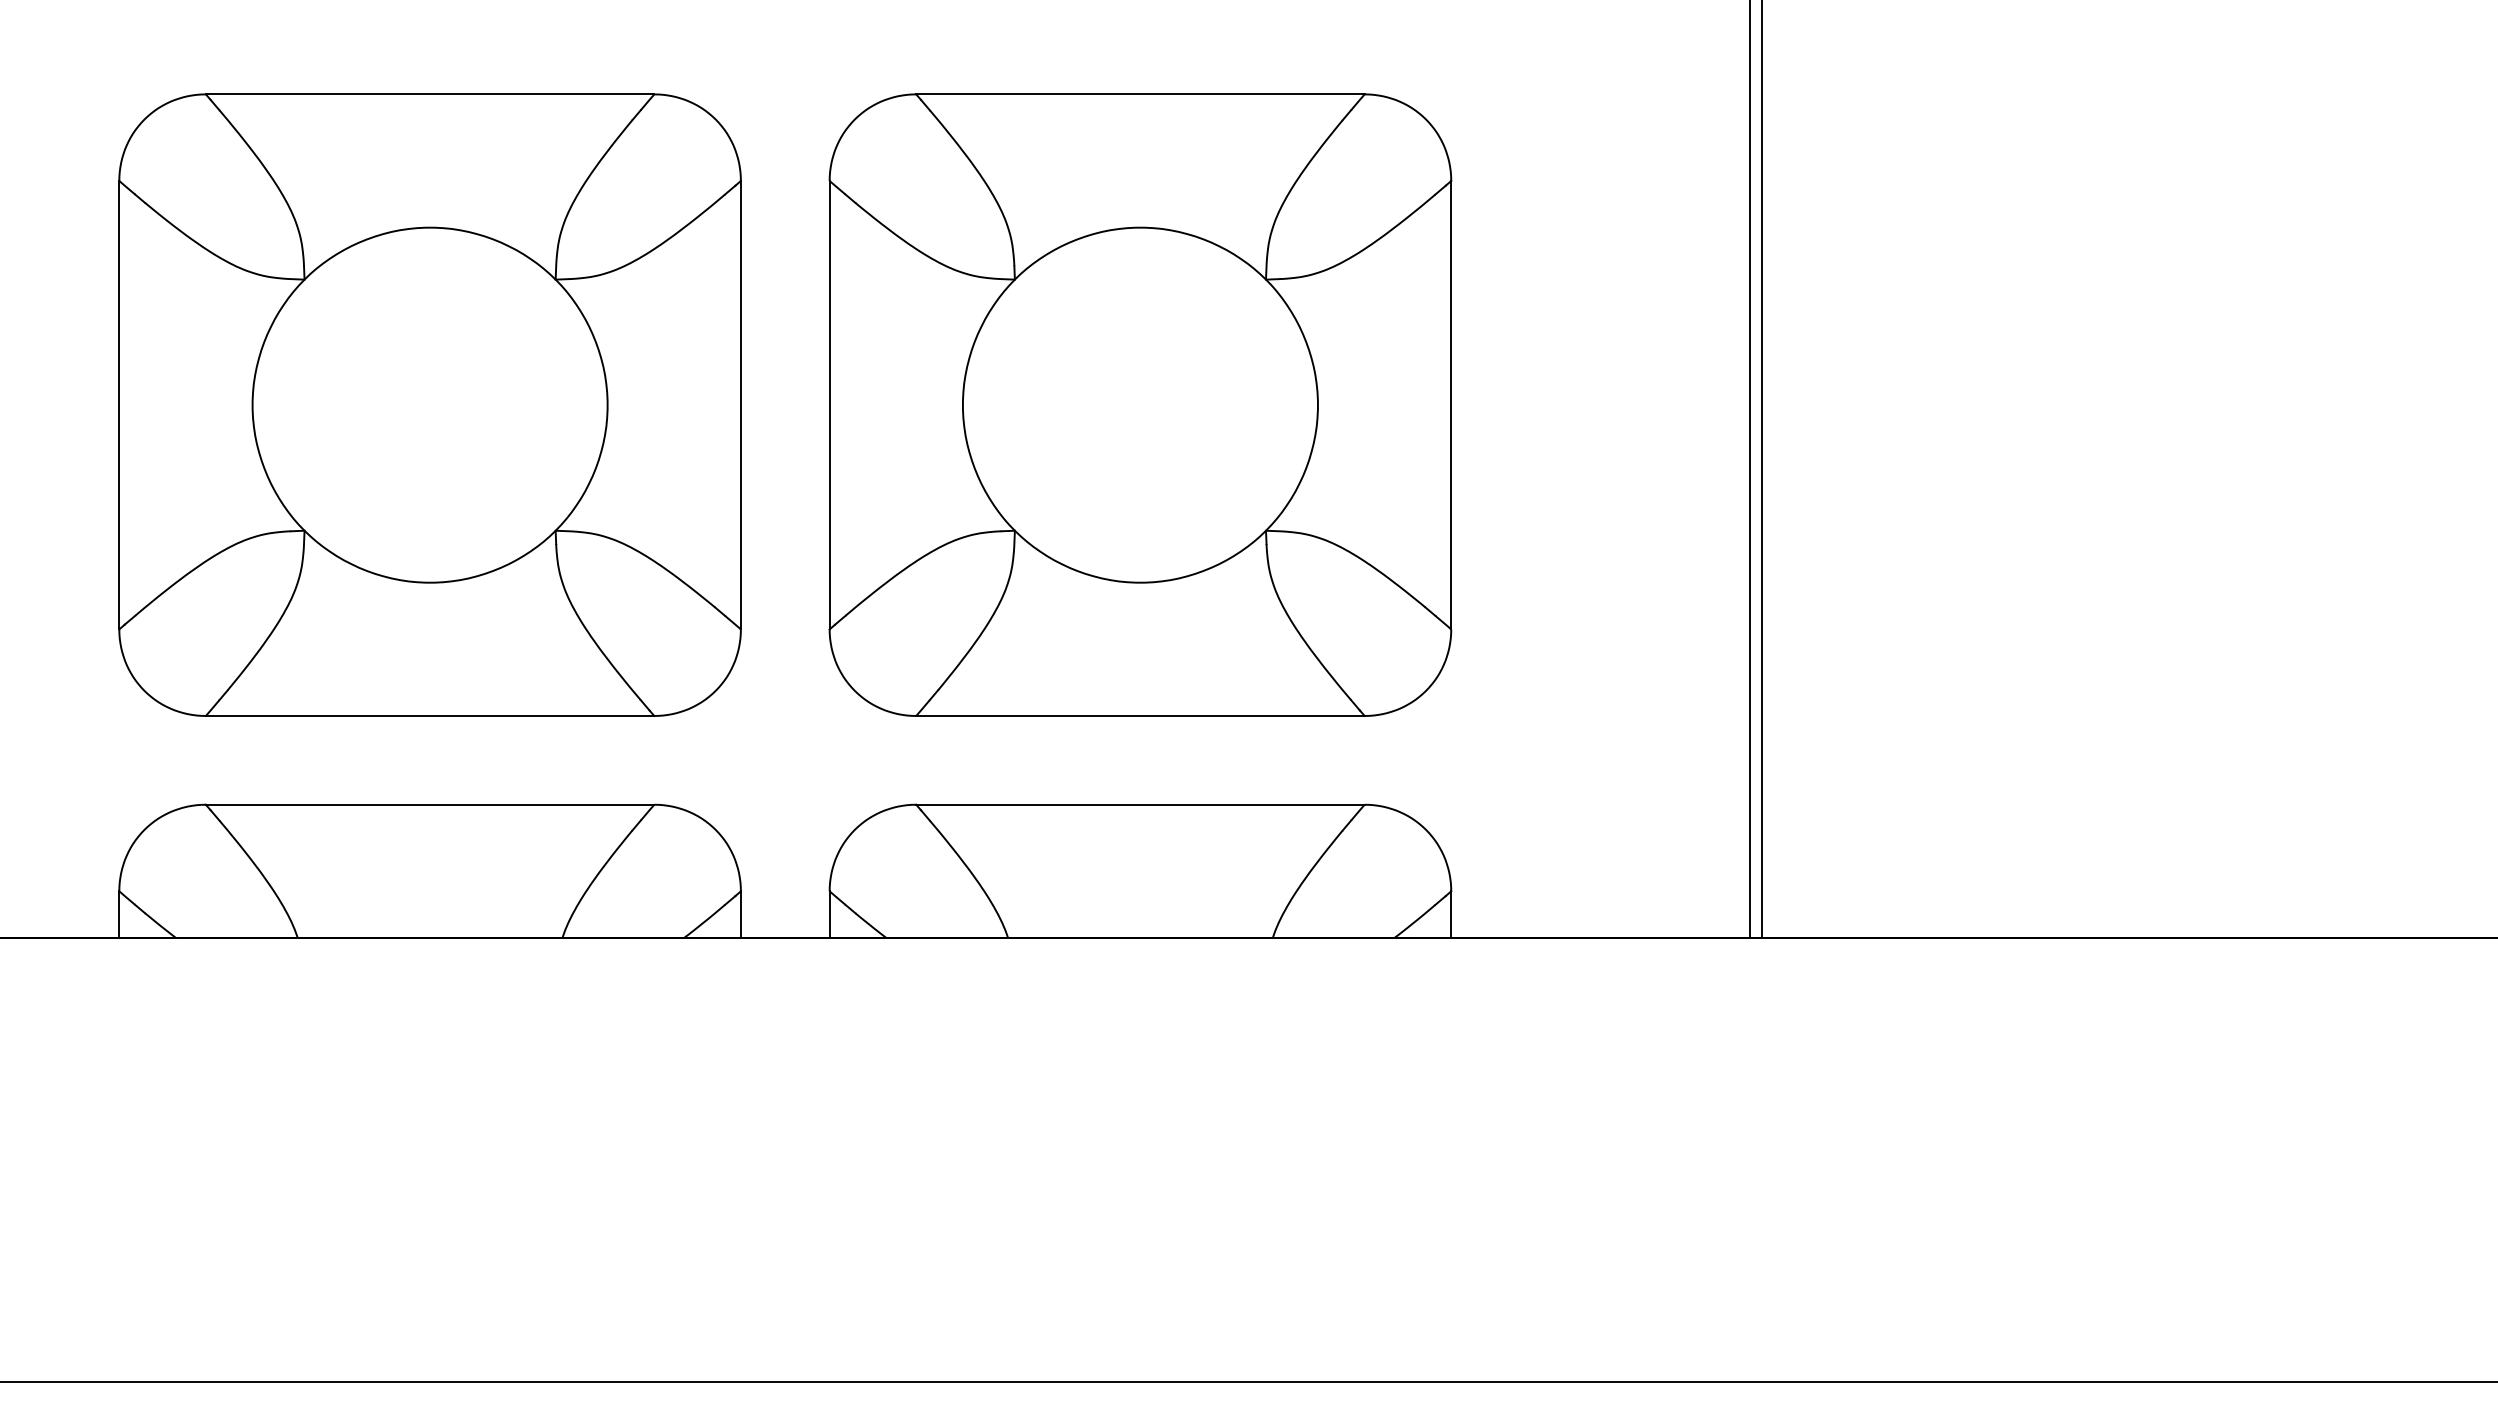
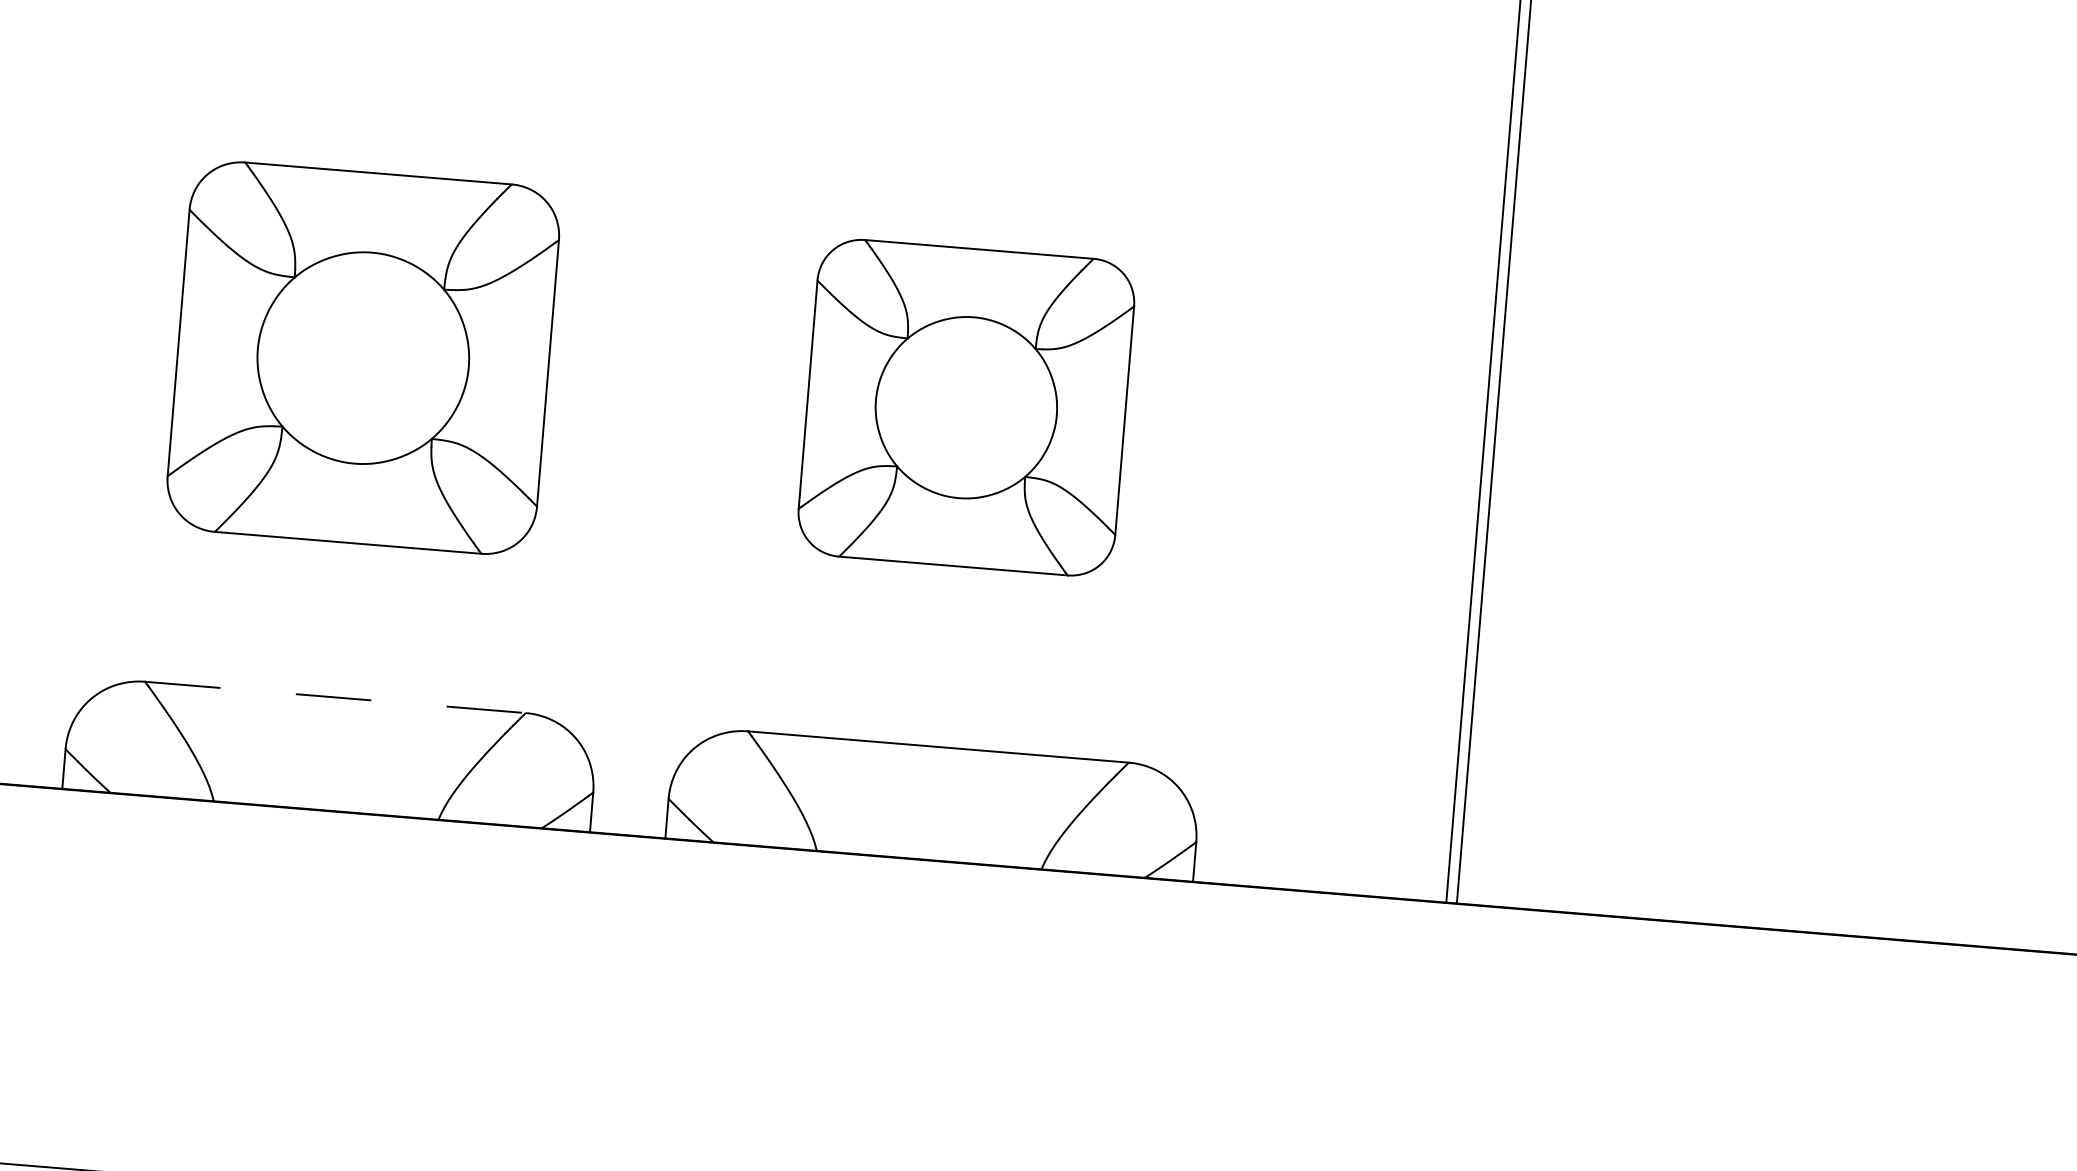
part: (429, 404) -> (362, 357), size x0.7
part: (1140, 404) -> (966, 407), size x0.6
line: (430, 804) -> (335, 697), solid -> dashed

